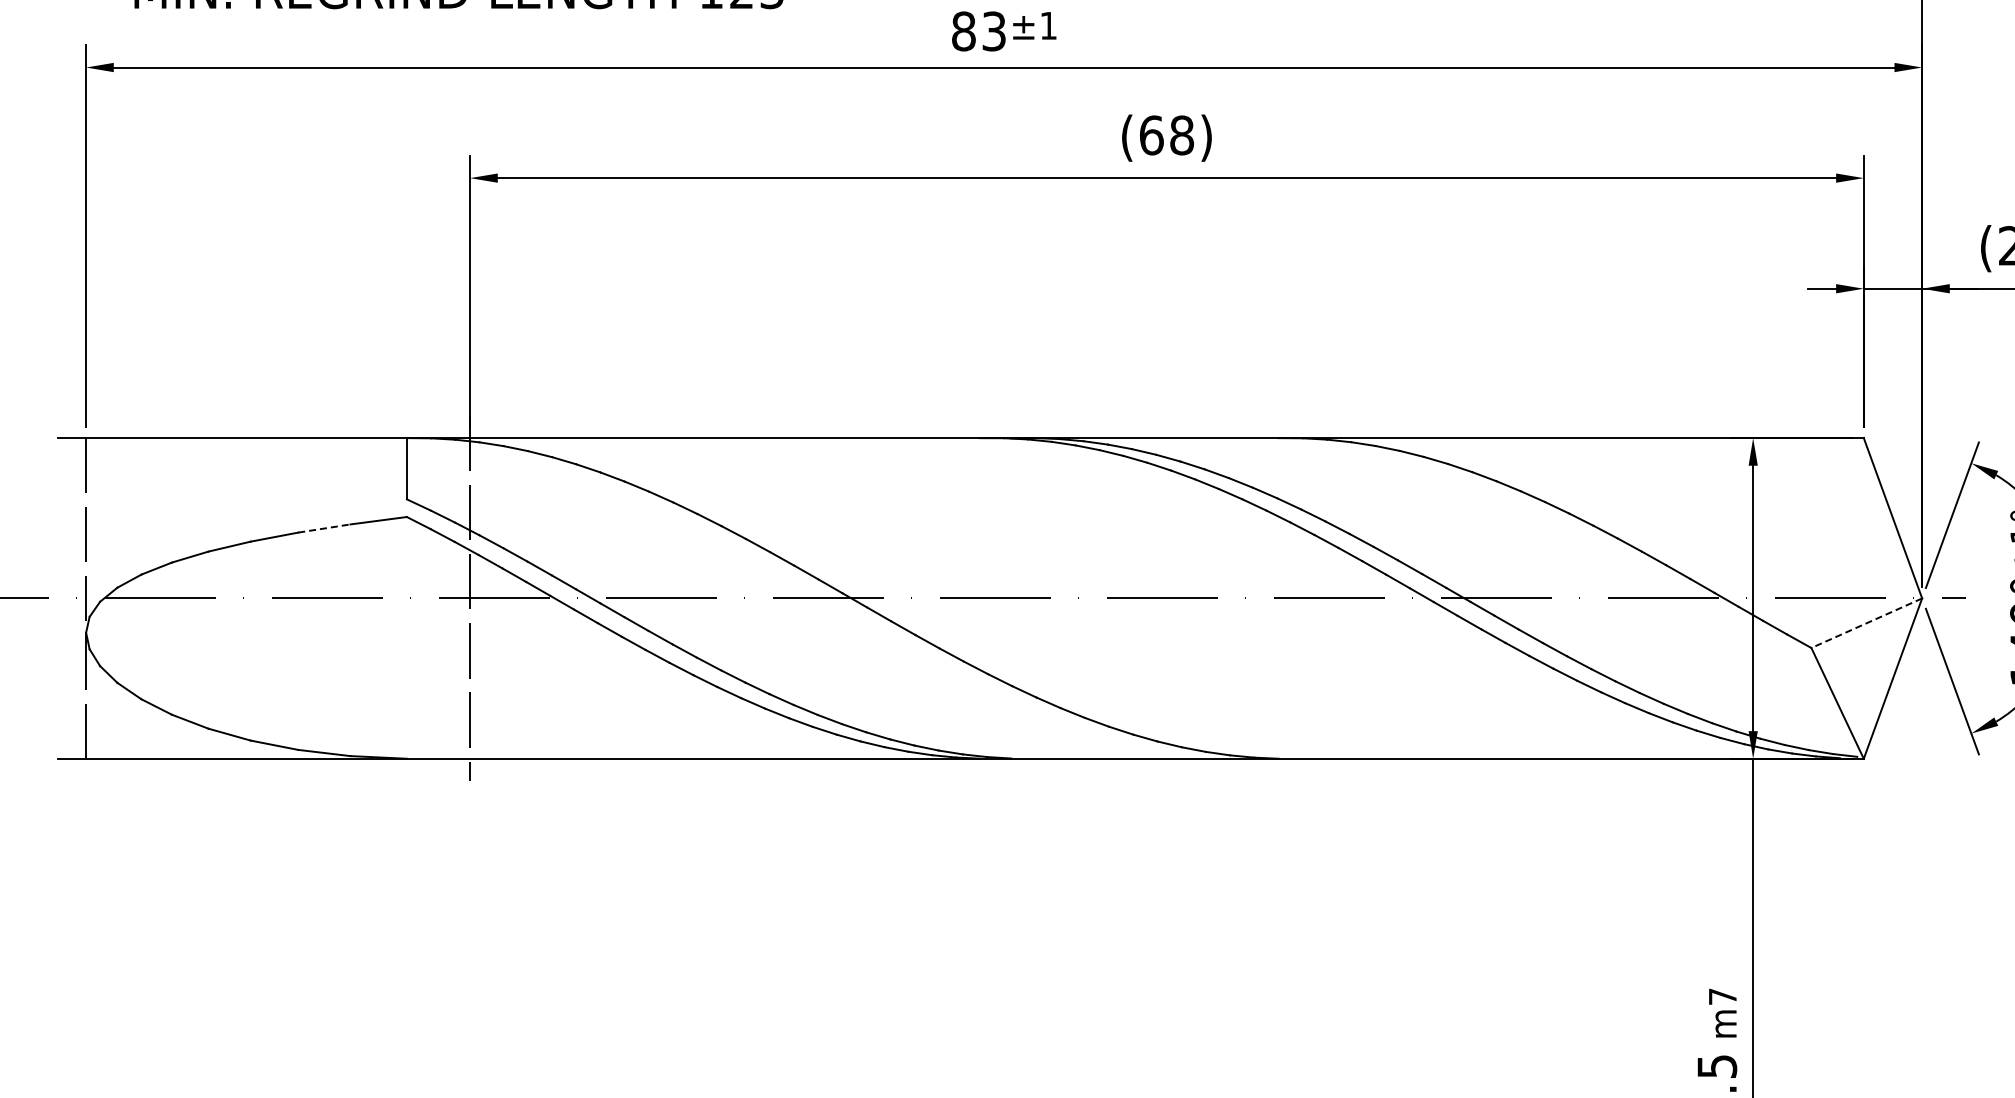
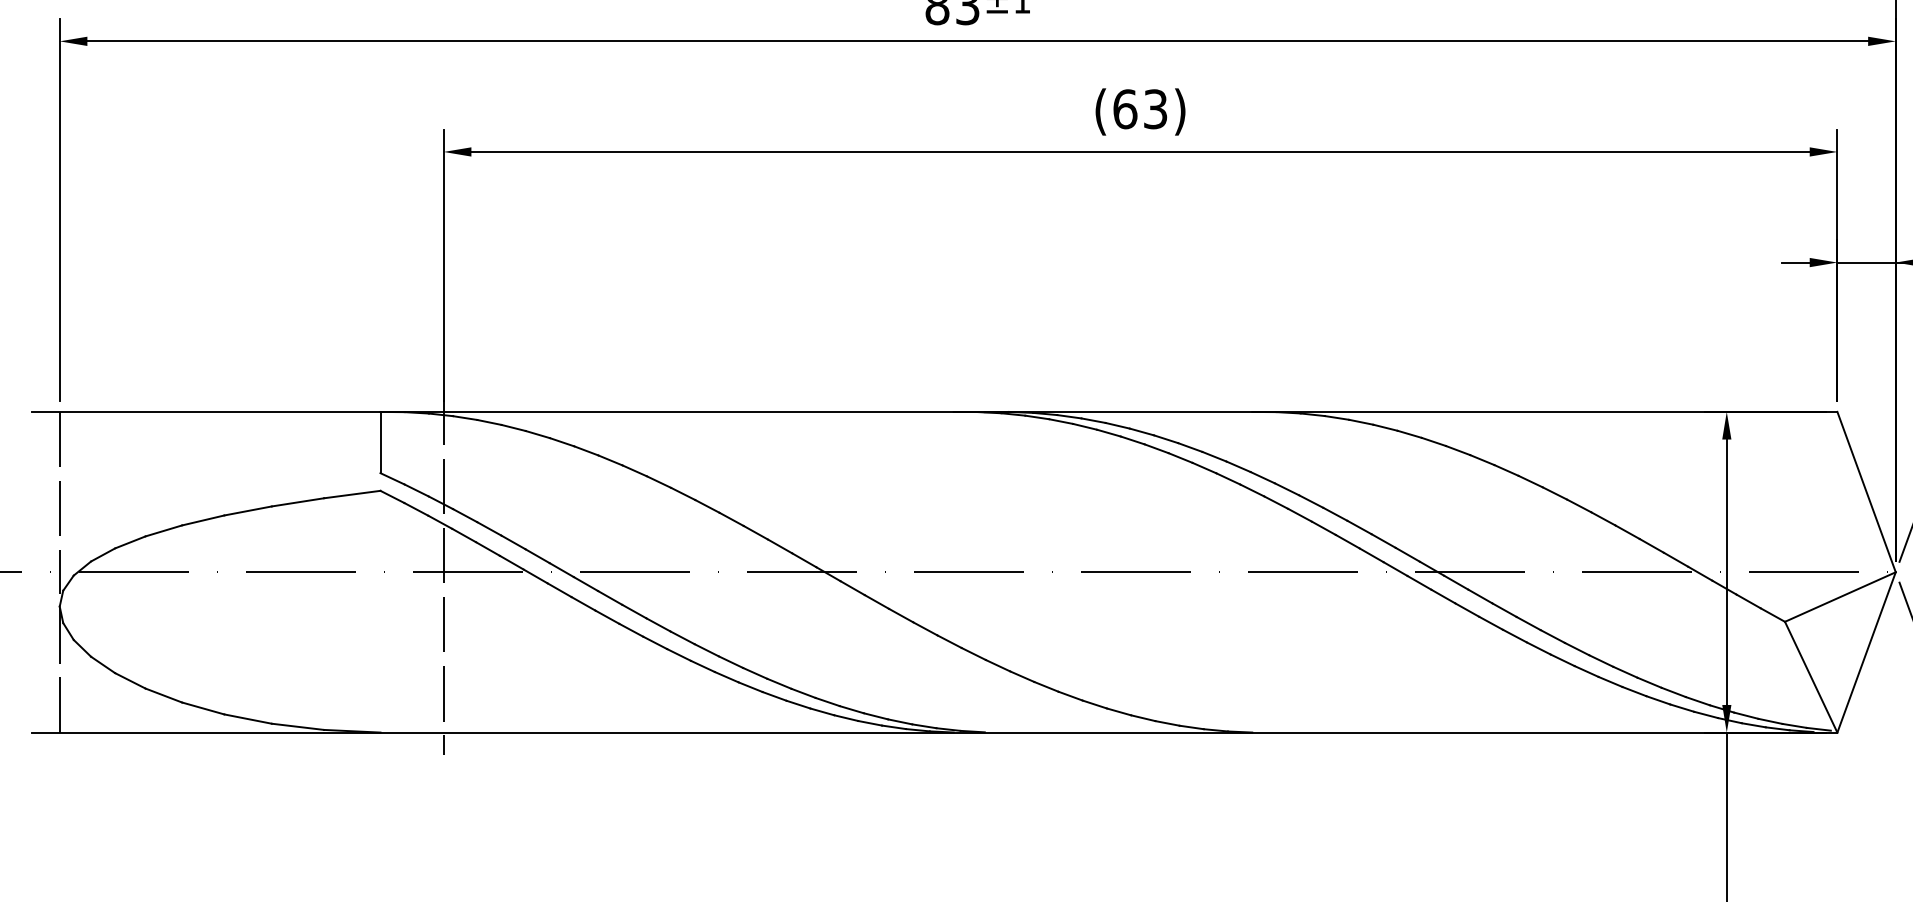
text: (1181, 135) -> (1155, 109), (68) -> (63)
line: (324, 528) -> (298, 502), dashed -> solid
line: (1866, 623) -> (1840, 597), dashed -> solid

